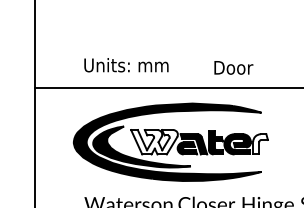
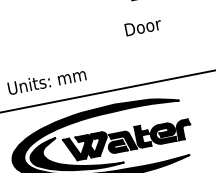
text: (233, 67) -> (142, 26), moved
fill: (154, 142) -> (86, 147), added
fill: (260, 144) -> (184, 129), added

